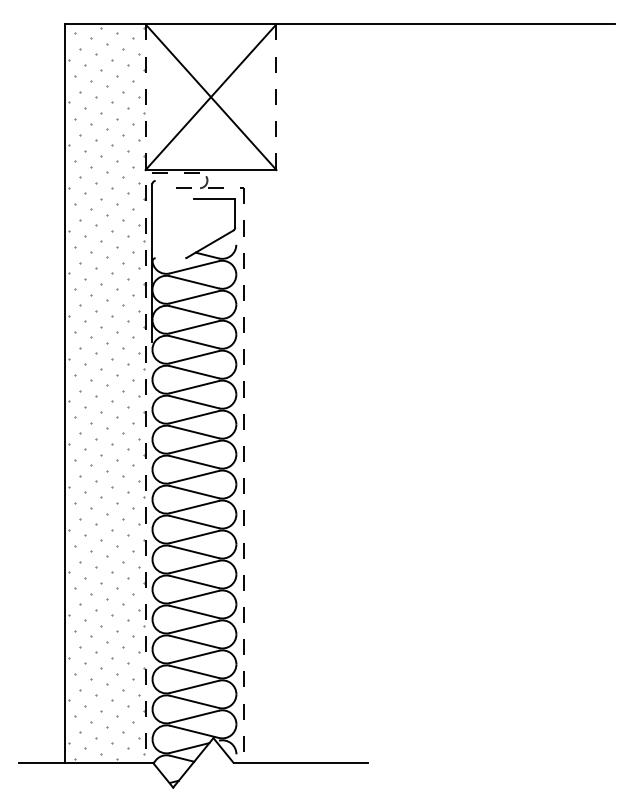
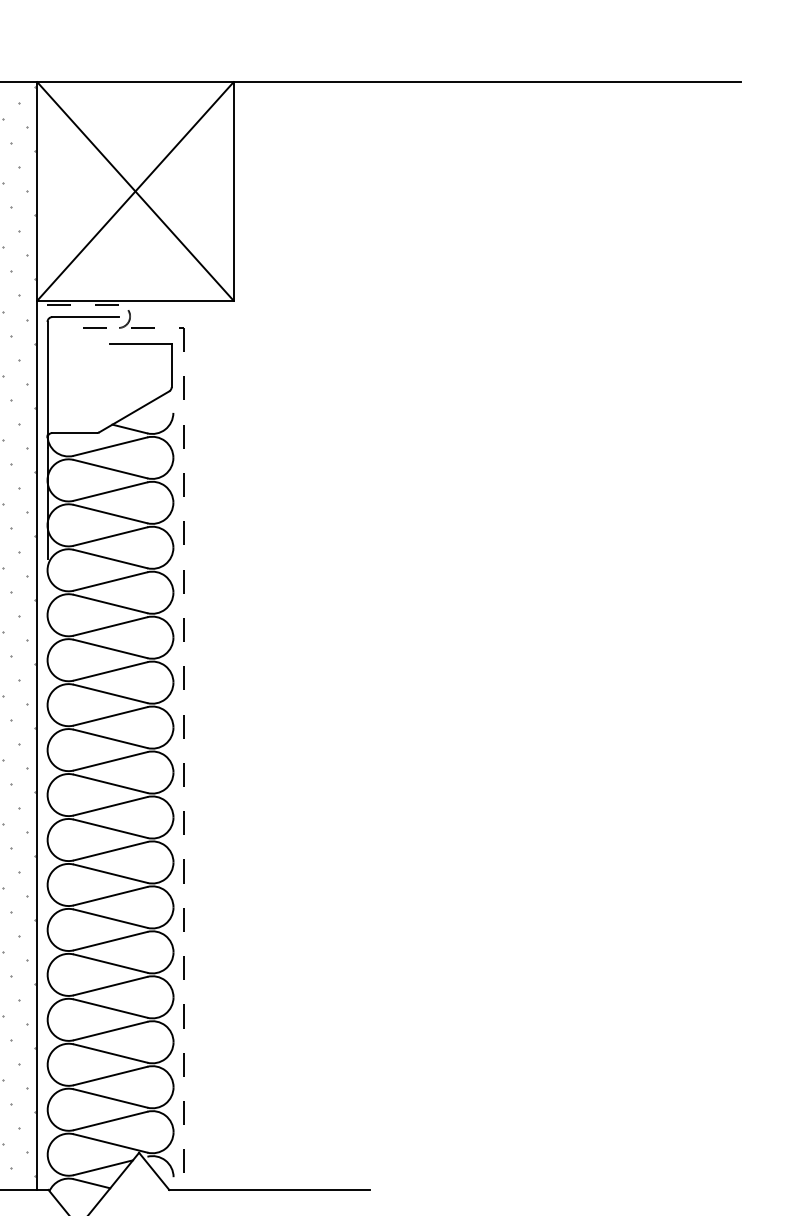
line: (276, 97) -> (233, 191), dashed -> solid
line: (177, 180) -> (85, 316), added
line: (170, 258) -> (74, 433), added
line: (145, 394) -> (37, 637), dashed -> solid

